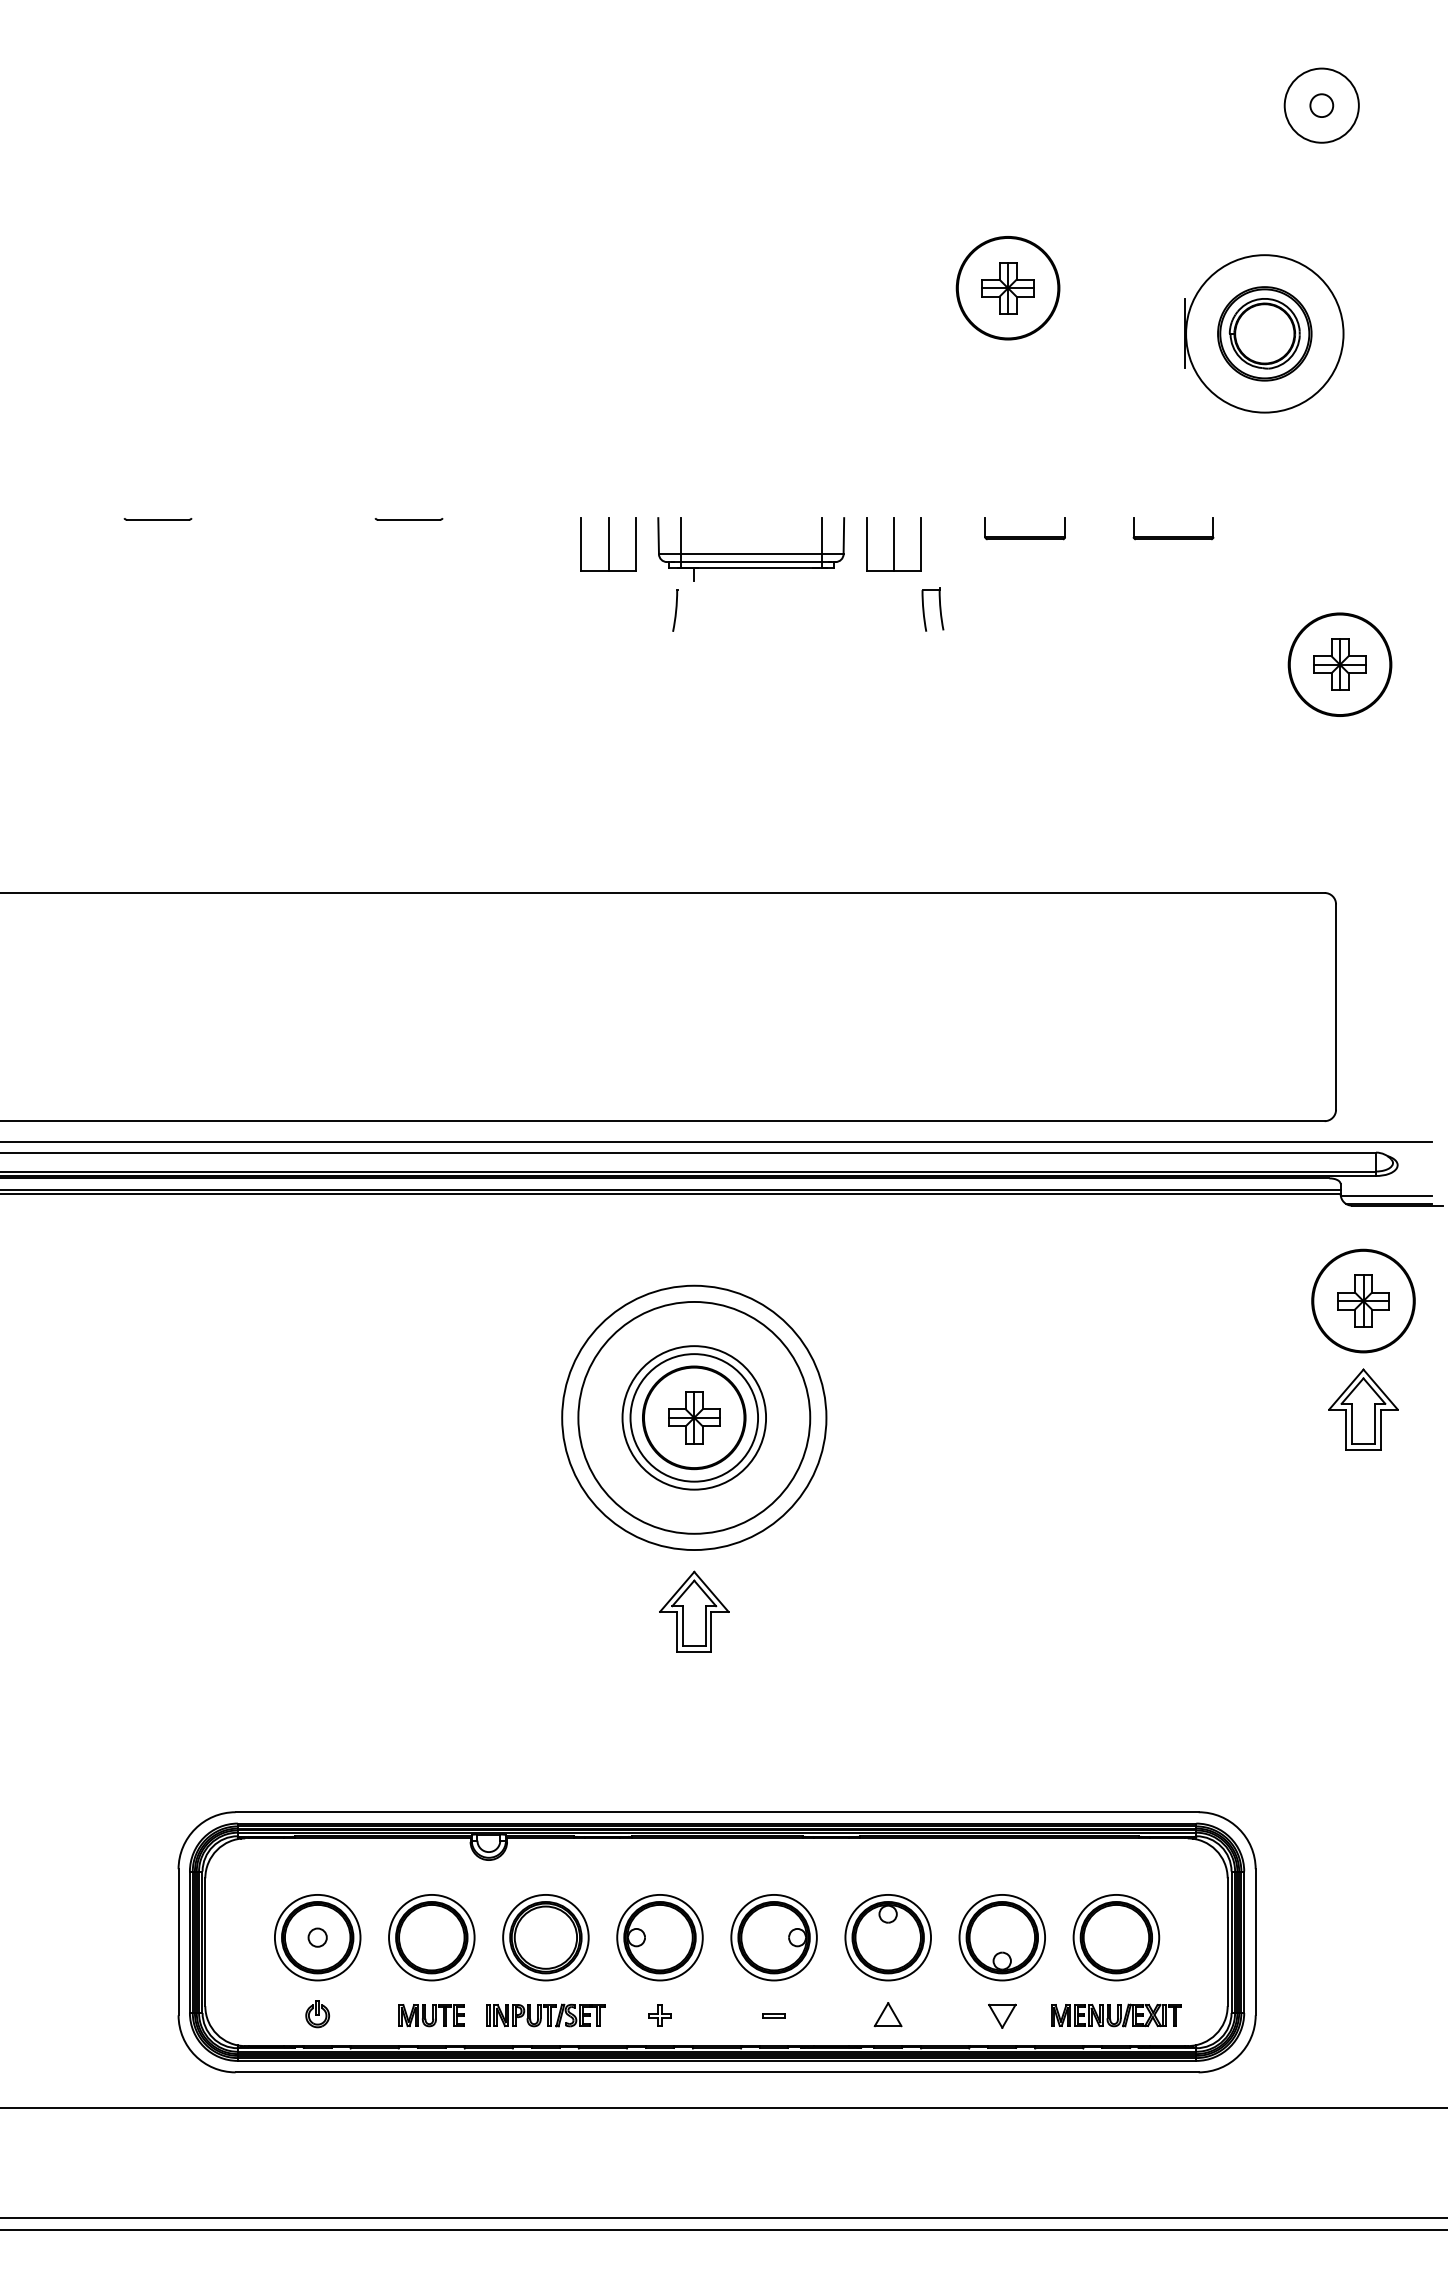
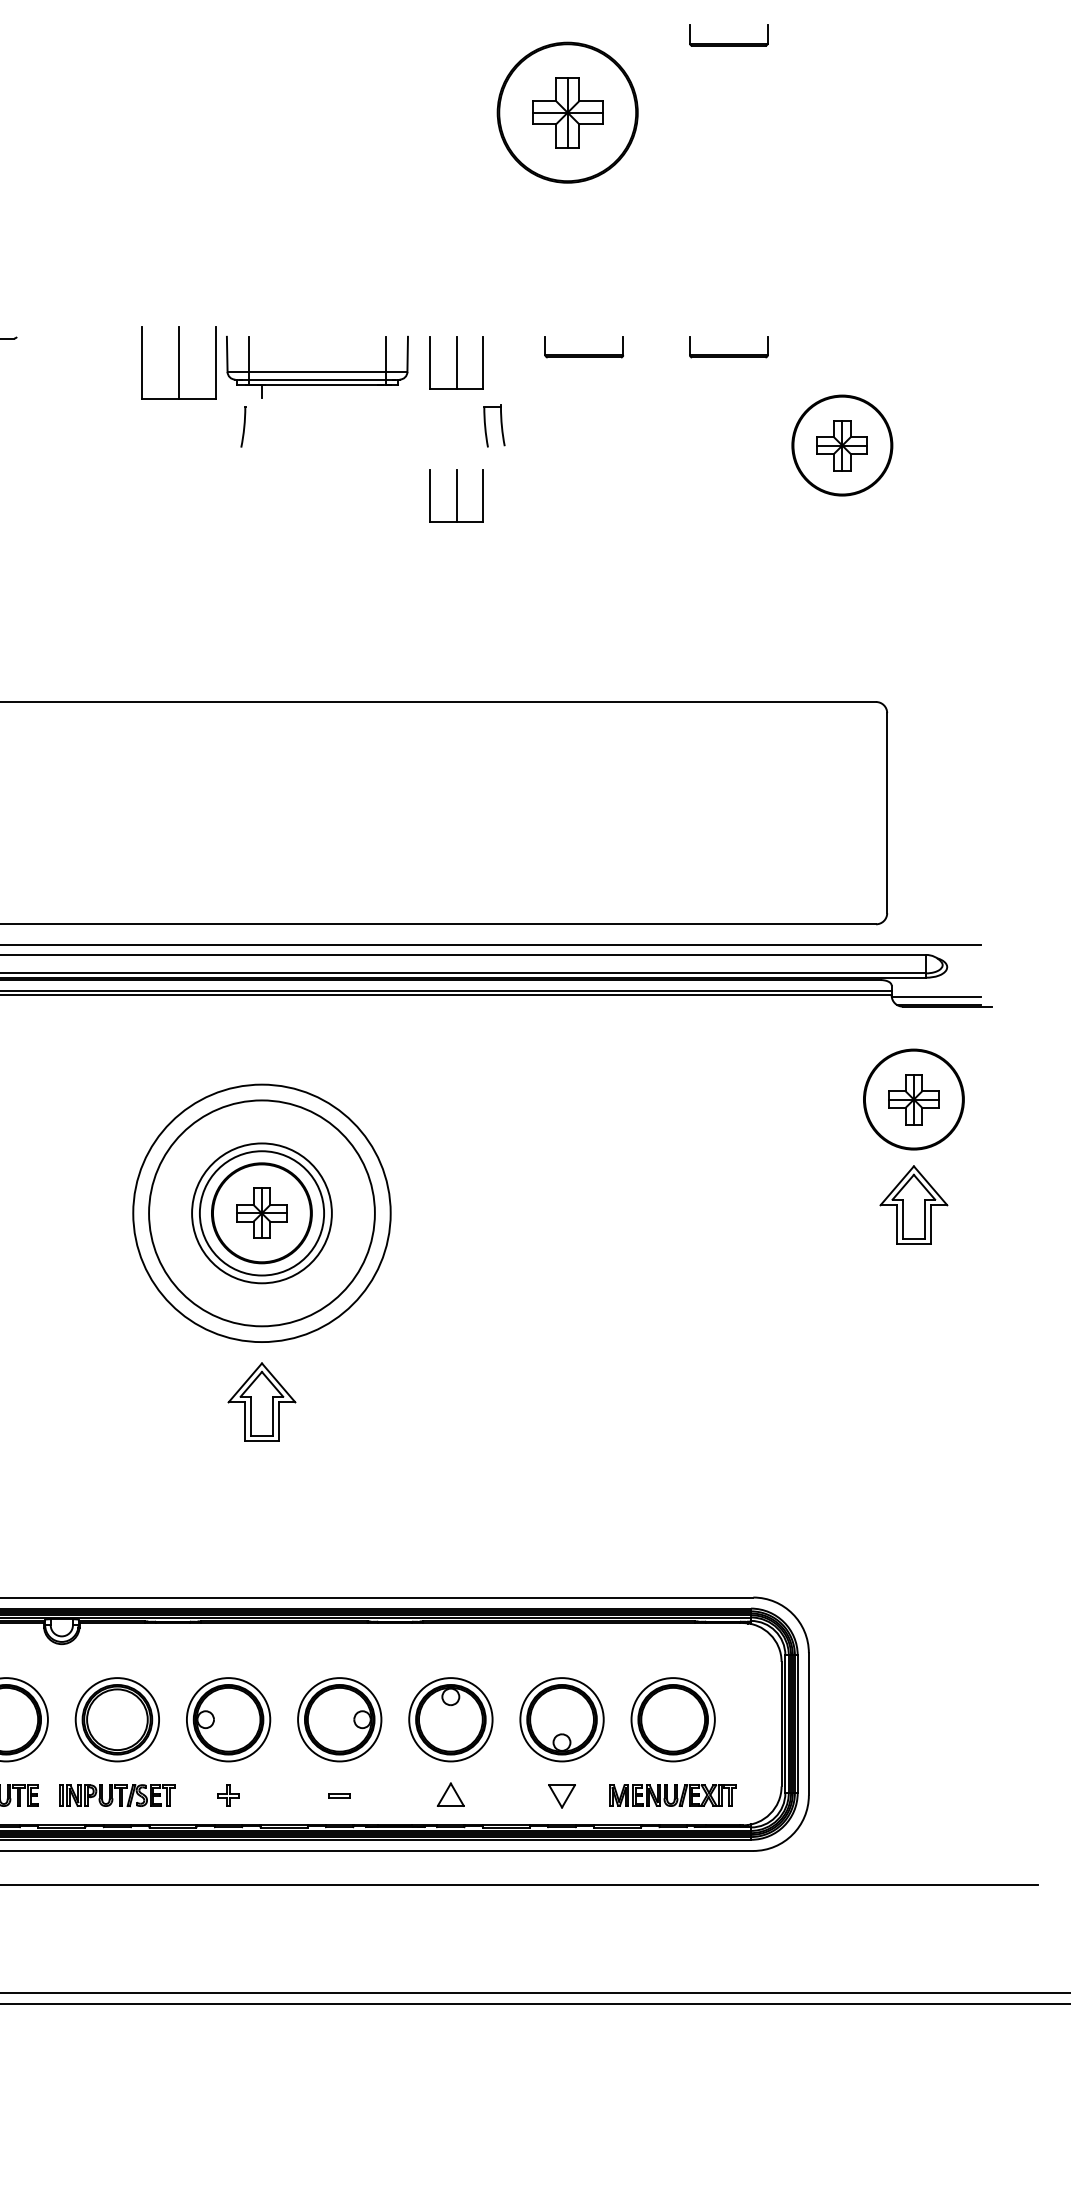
part: (1173, 216) -> (728, 42), added
part: (1007, 288) -> (567, 113), size x1.4
part: (1264, 333) -> (817, 156), removed
part: (608, 544) -> (178, 362), size x1.4
part: (1339, 664) -> (841, 445), moved
part: (893, 681) -> (456, 495), added

